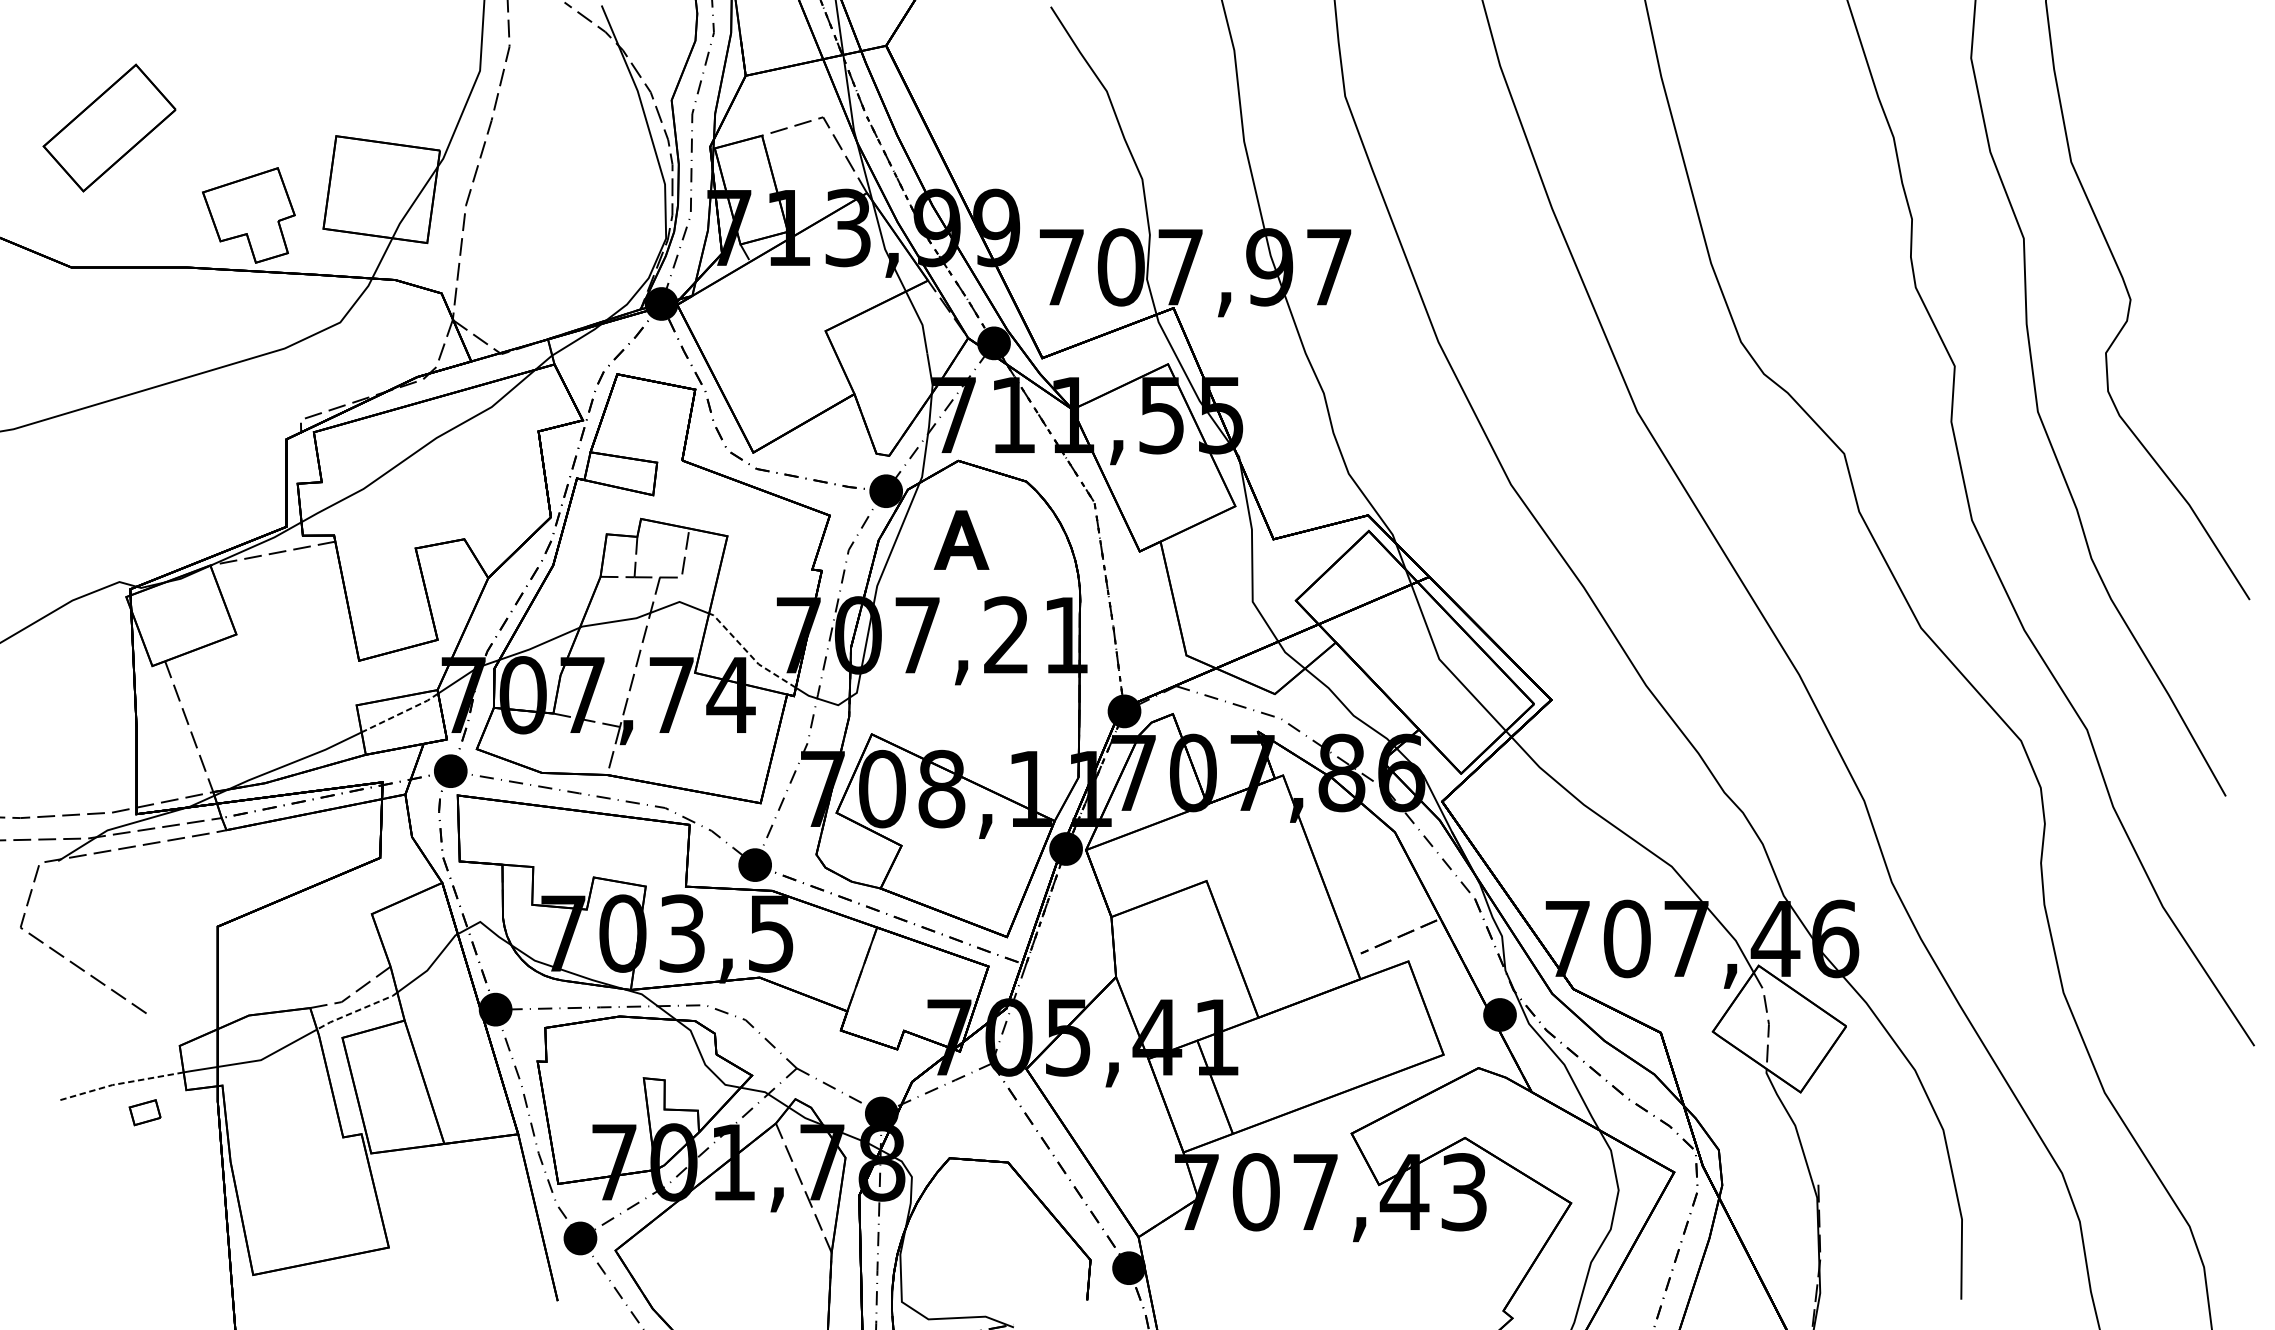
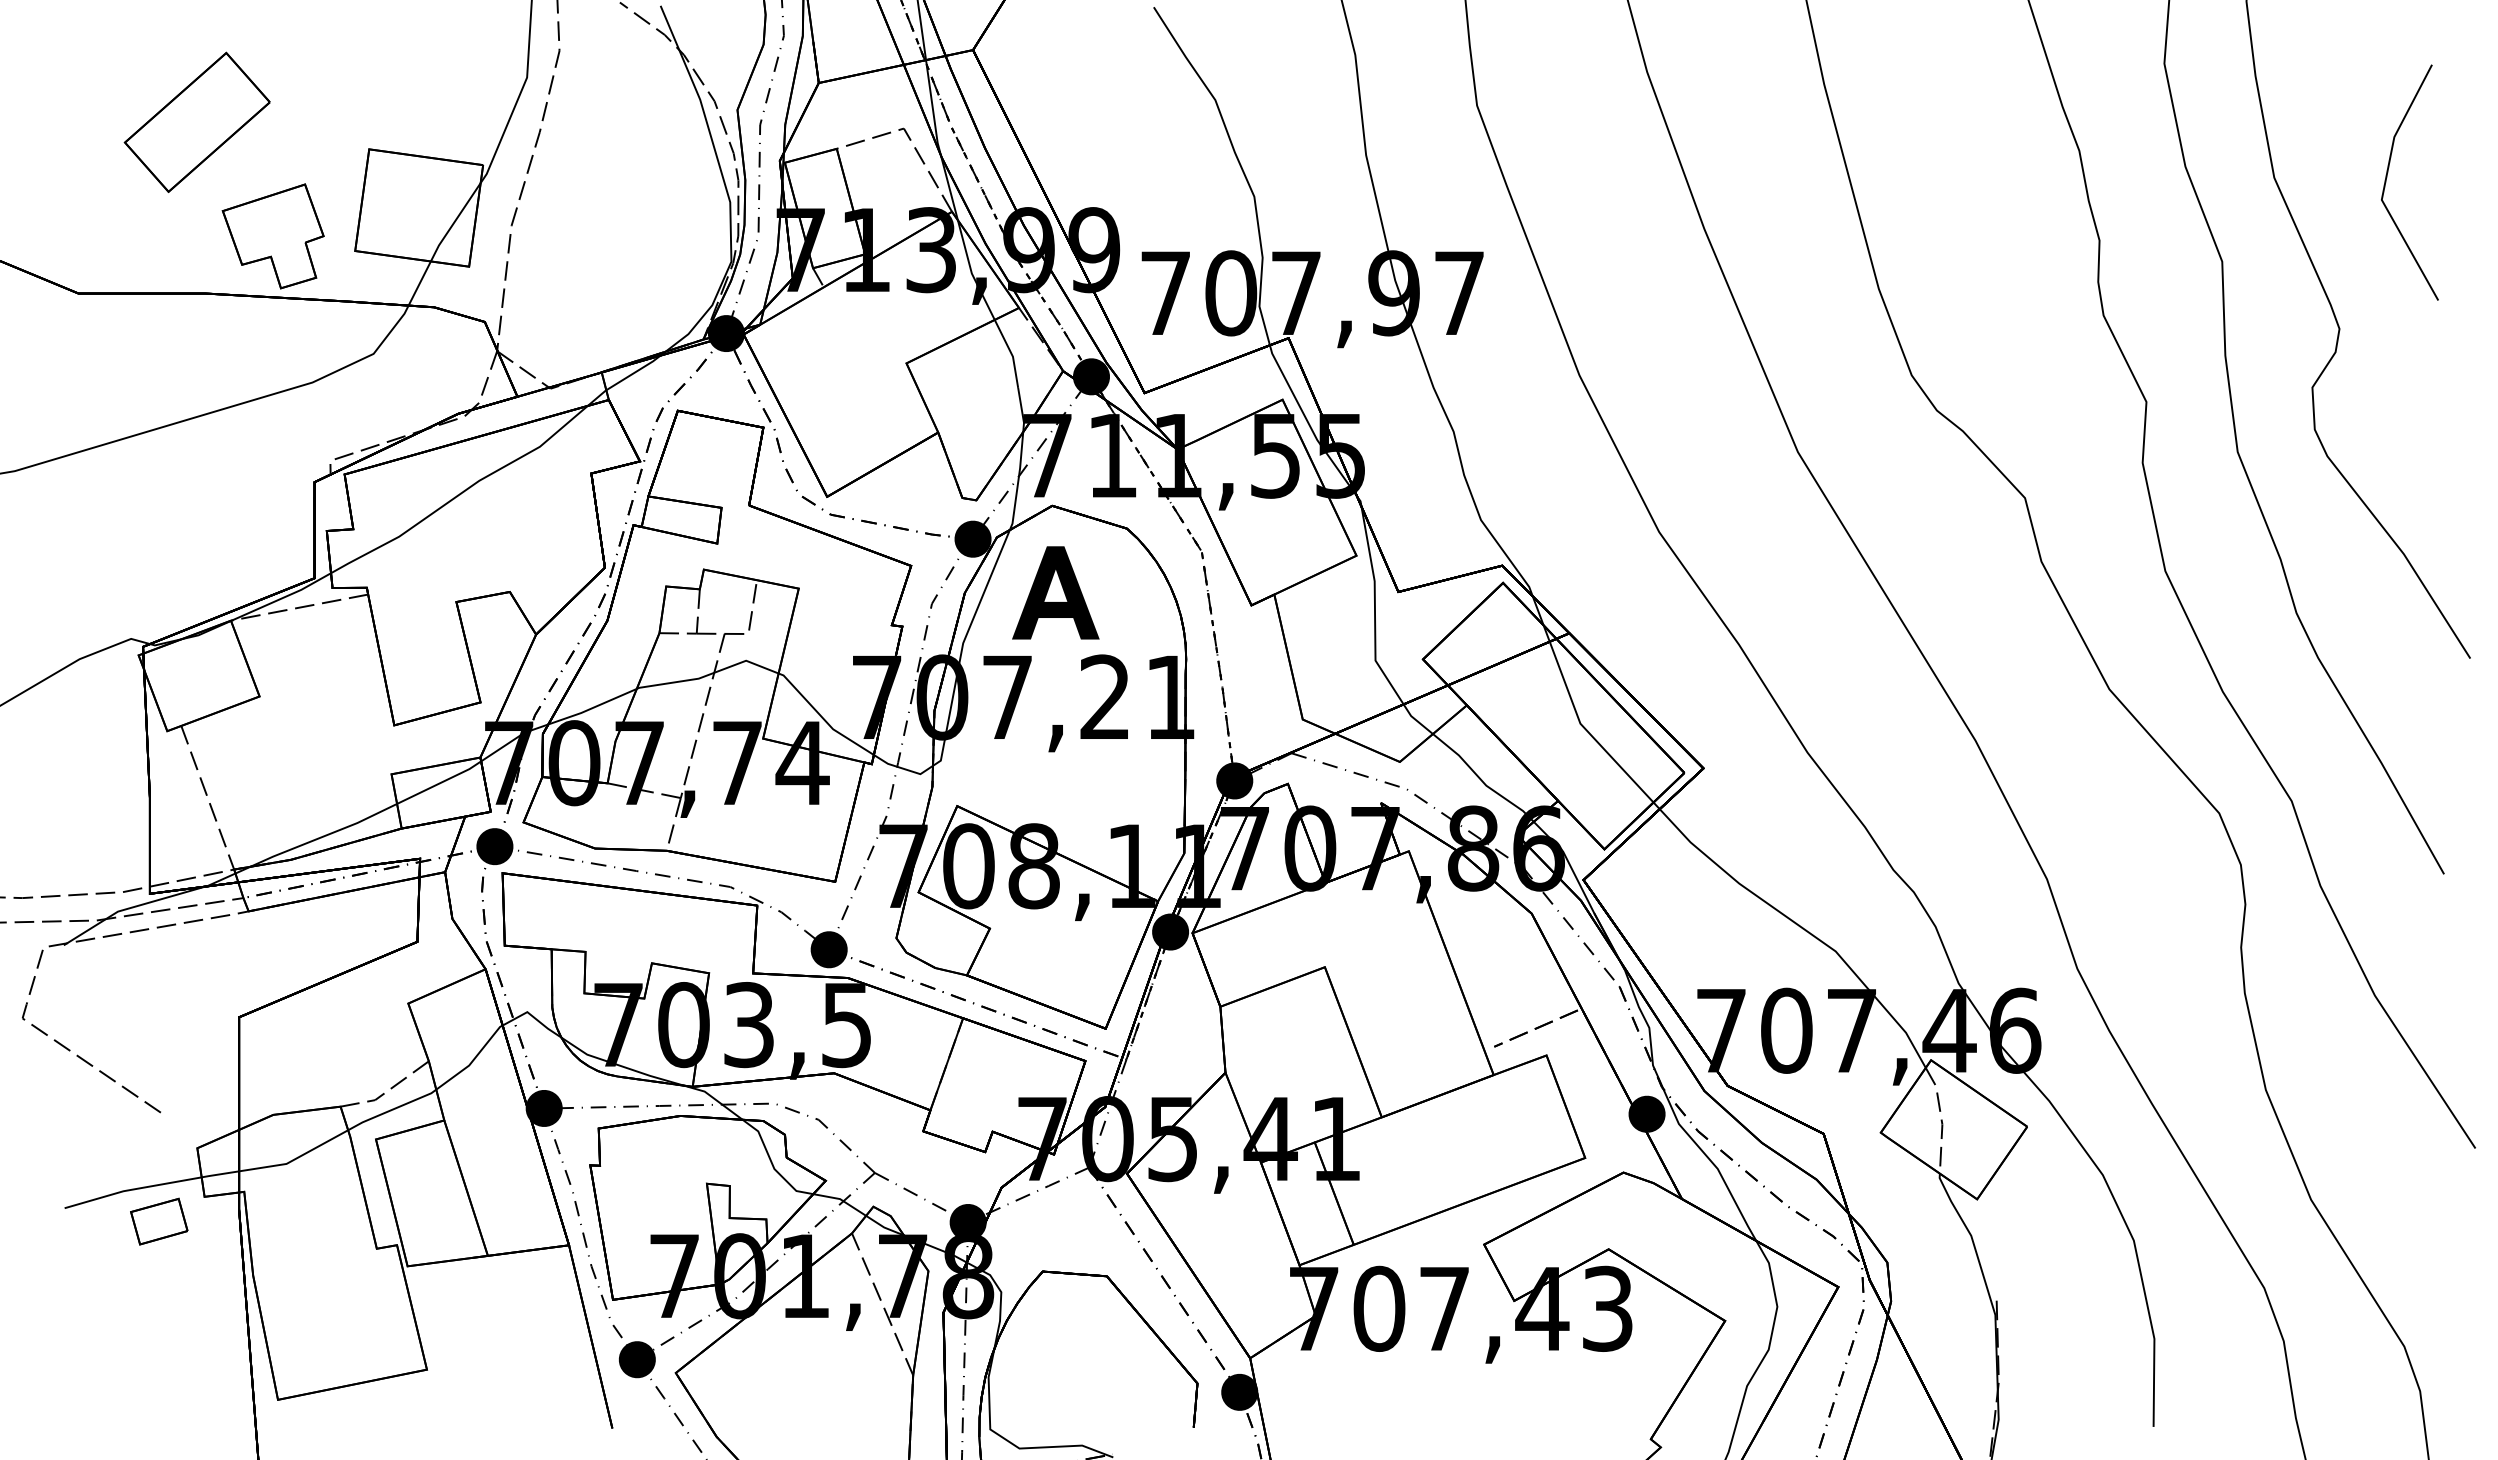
part: (108, 127) -> (196, 121), moved
line: (2174, 161) -> (2387, 177), added
part: (961, 539) -> (1055, 592), size x1.43
line: (749, 653) -> (822, 717), dashed -> solid
line: (401, 713) -> (440, 783), dashed -> solid
line: (356, 1010) -> (391, 1109), dashed -> solid
line: (119, 1083) -> (131, 1189), dashed -> solid
part: (145, 1112) -> (159, 1221), size x1.67

